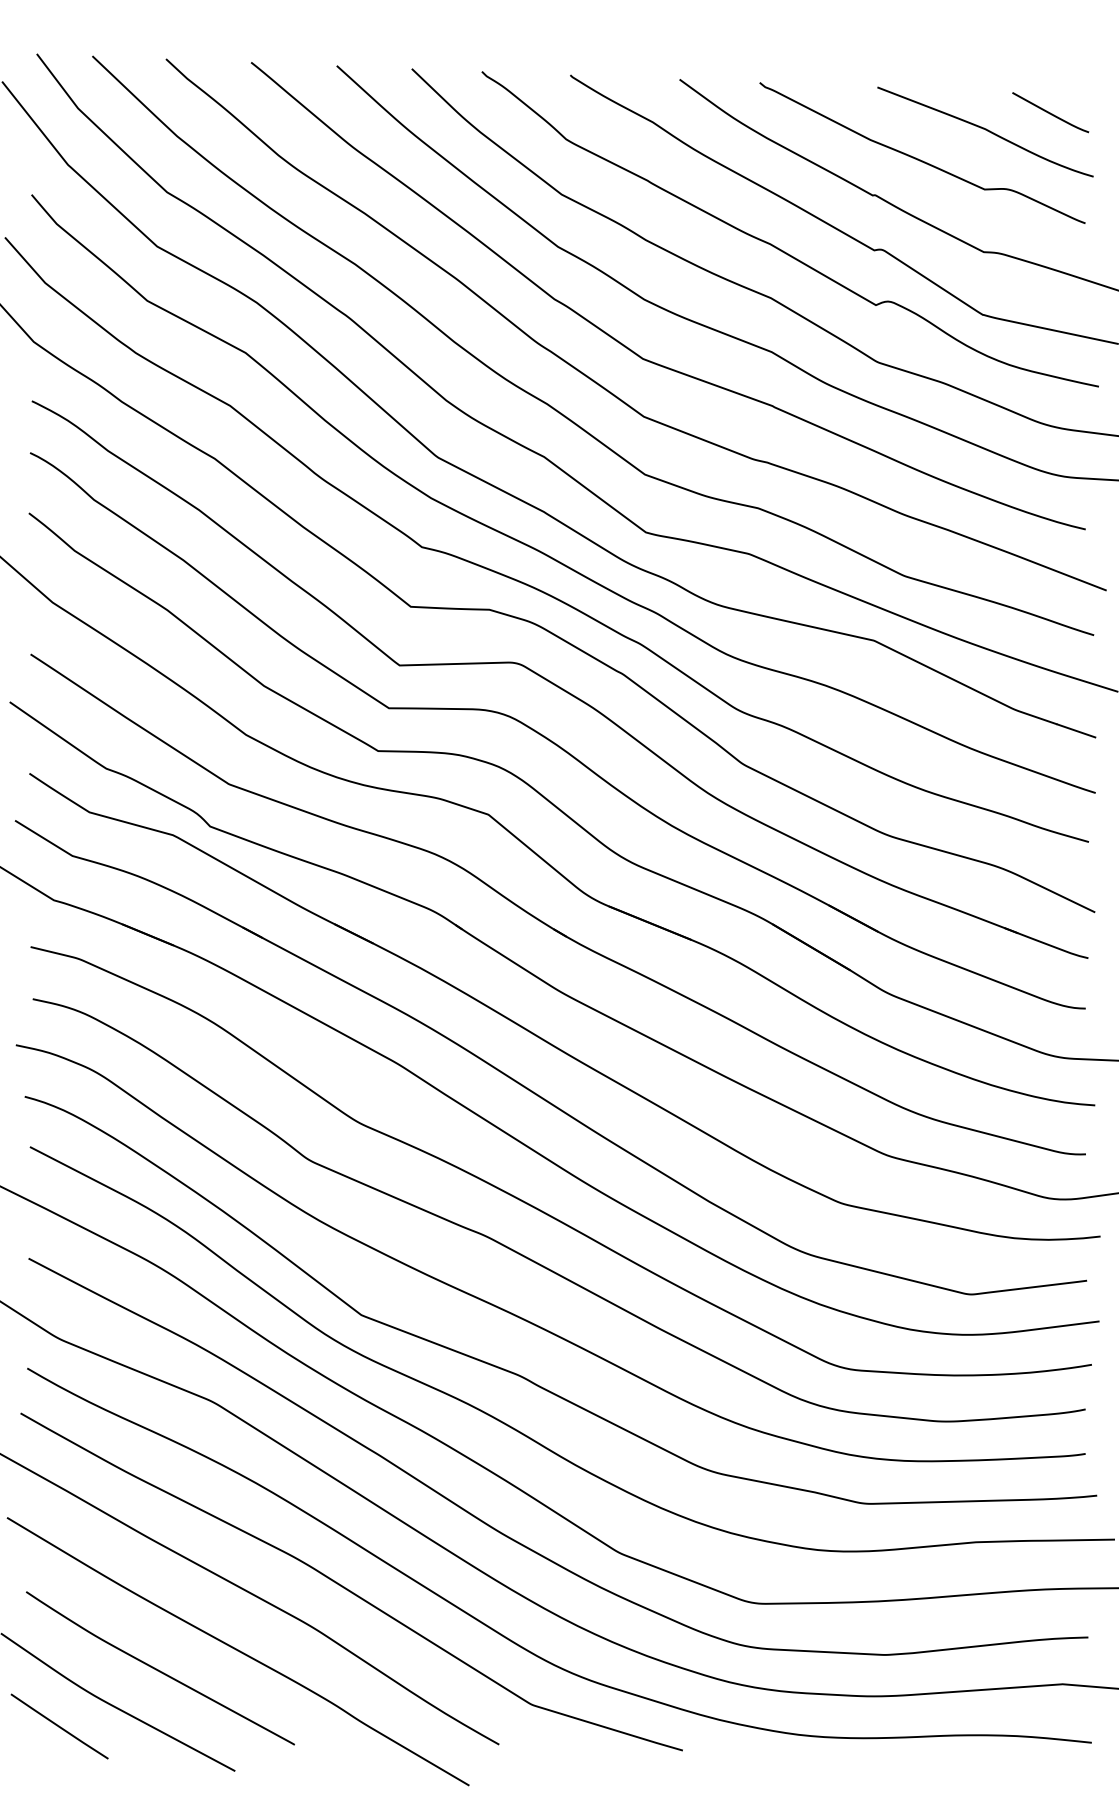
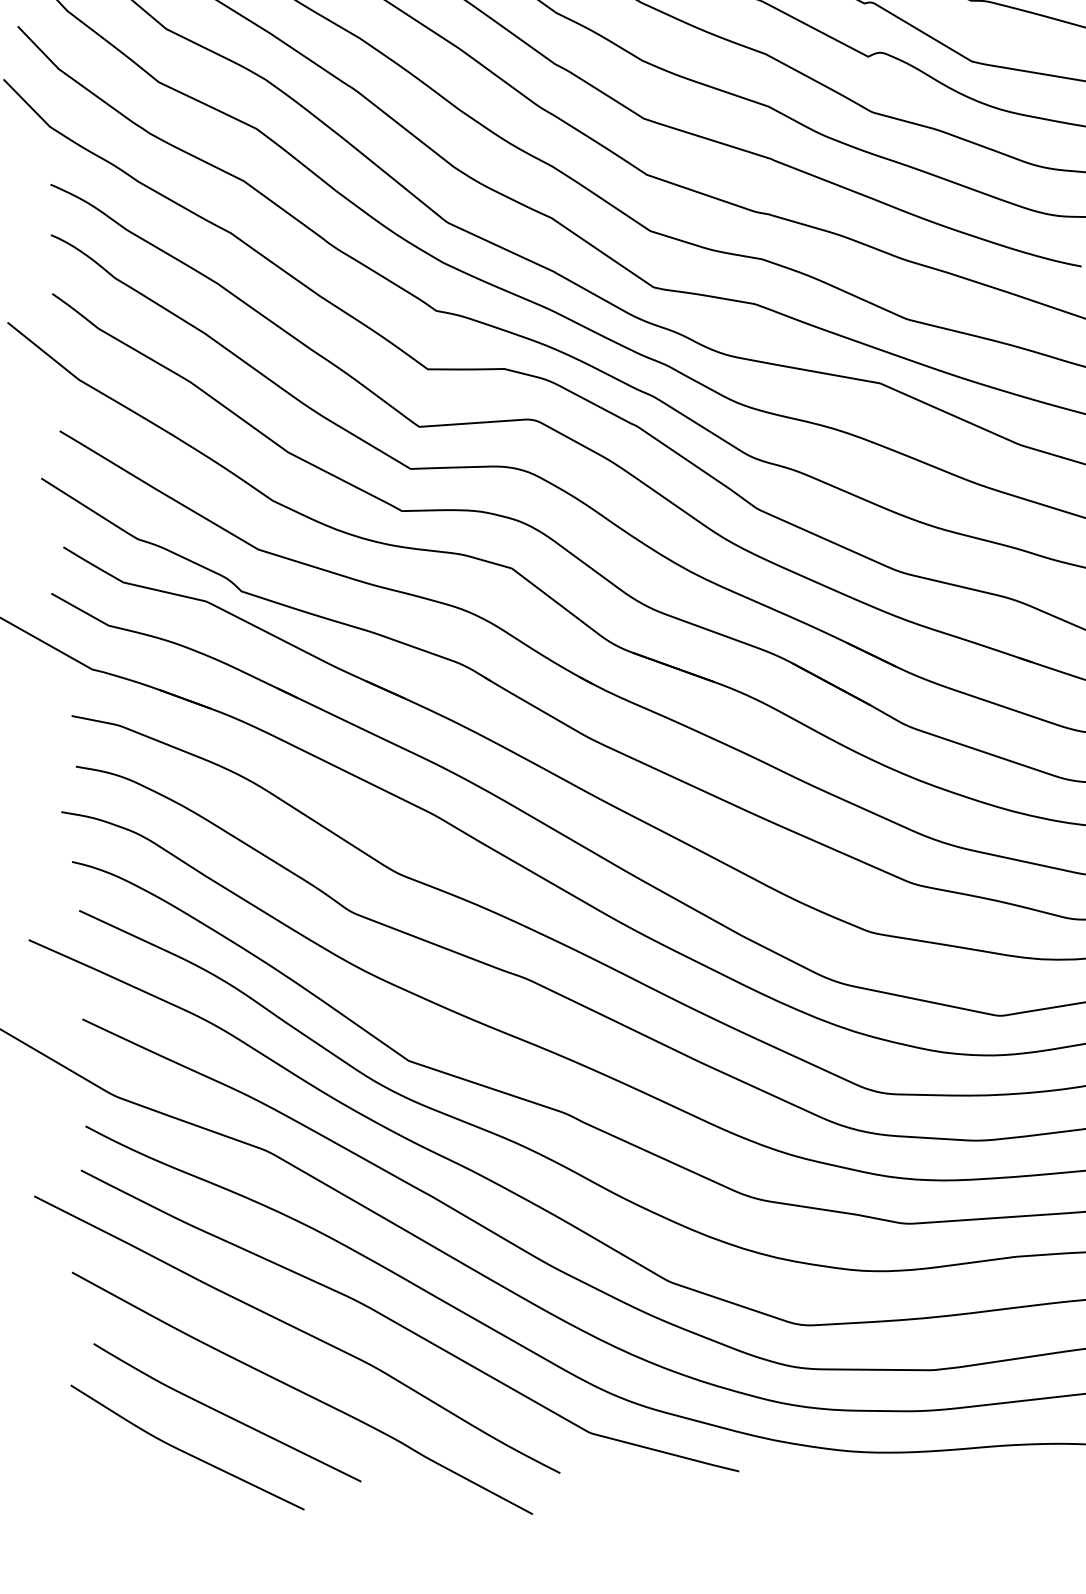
line: (59, 1726) -> (131, 1473), removed

